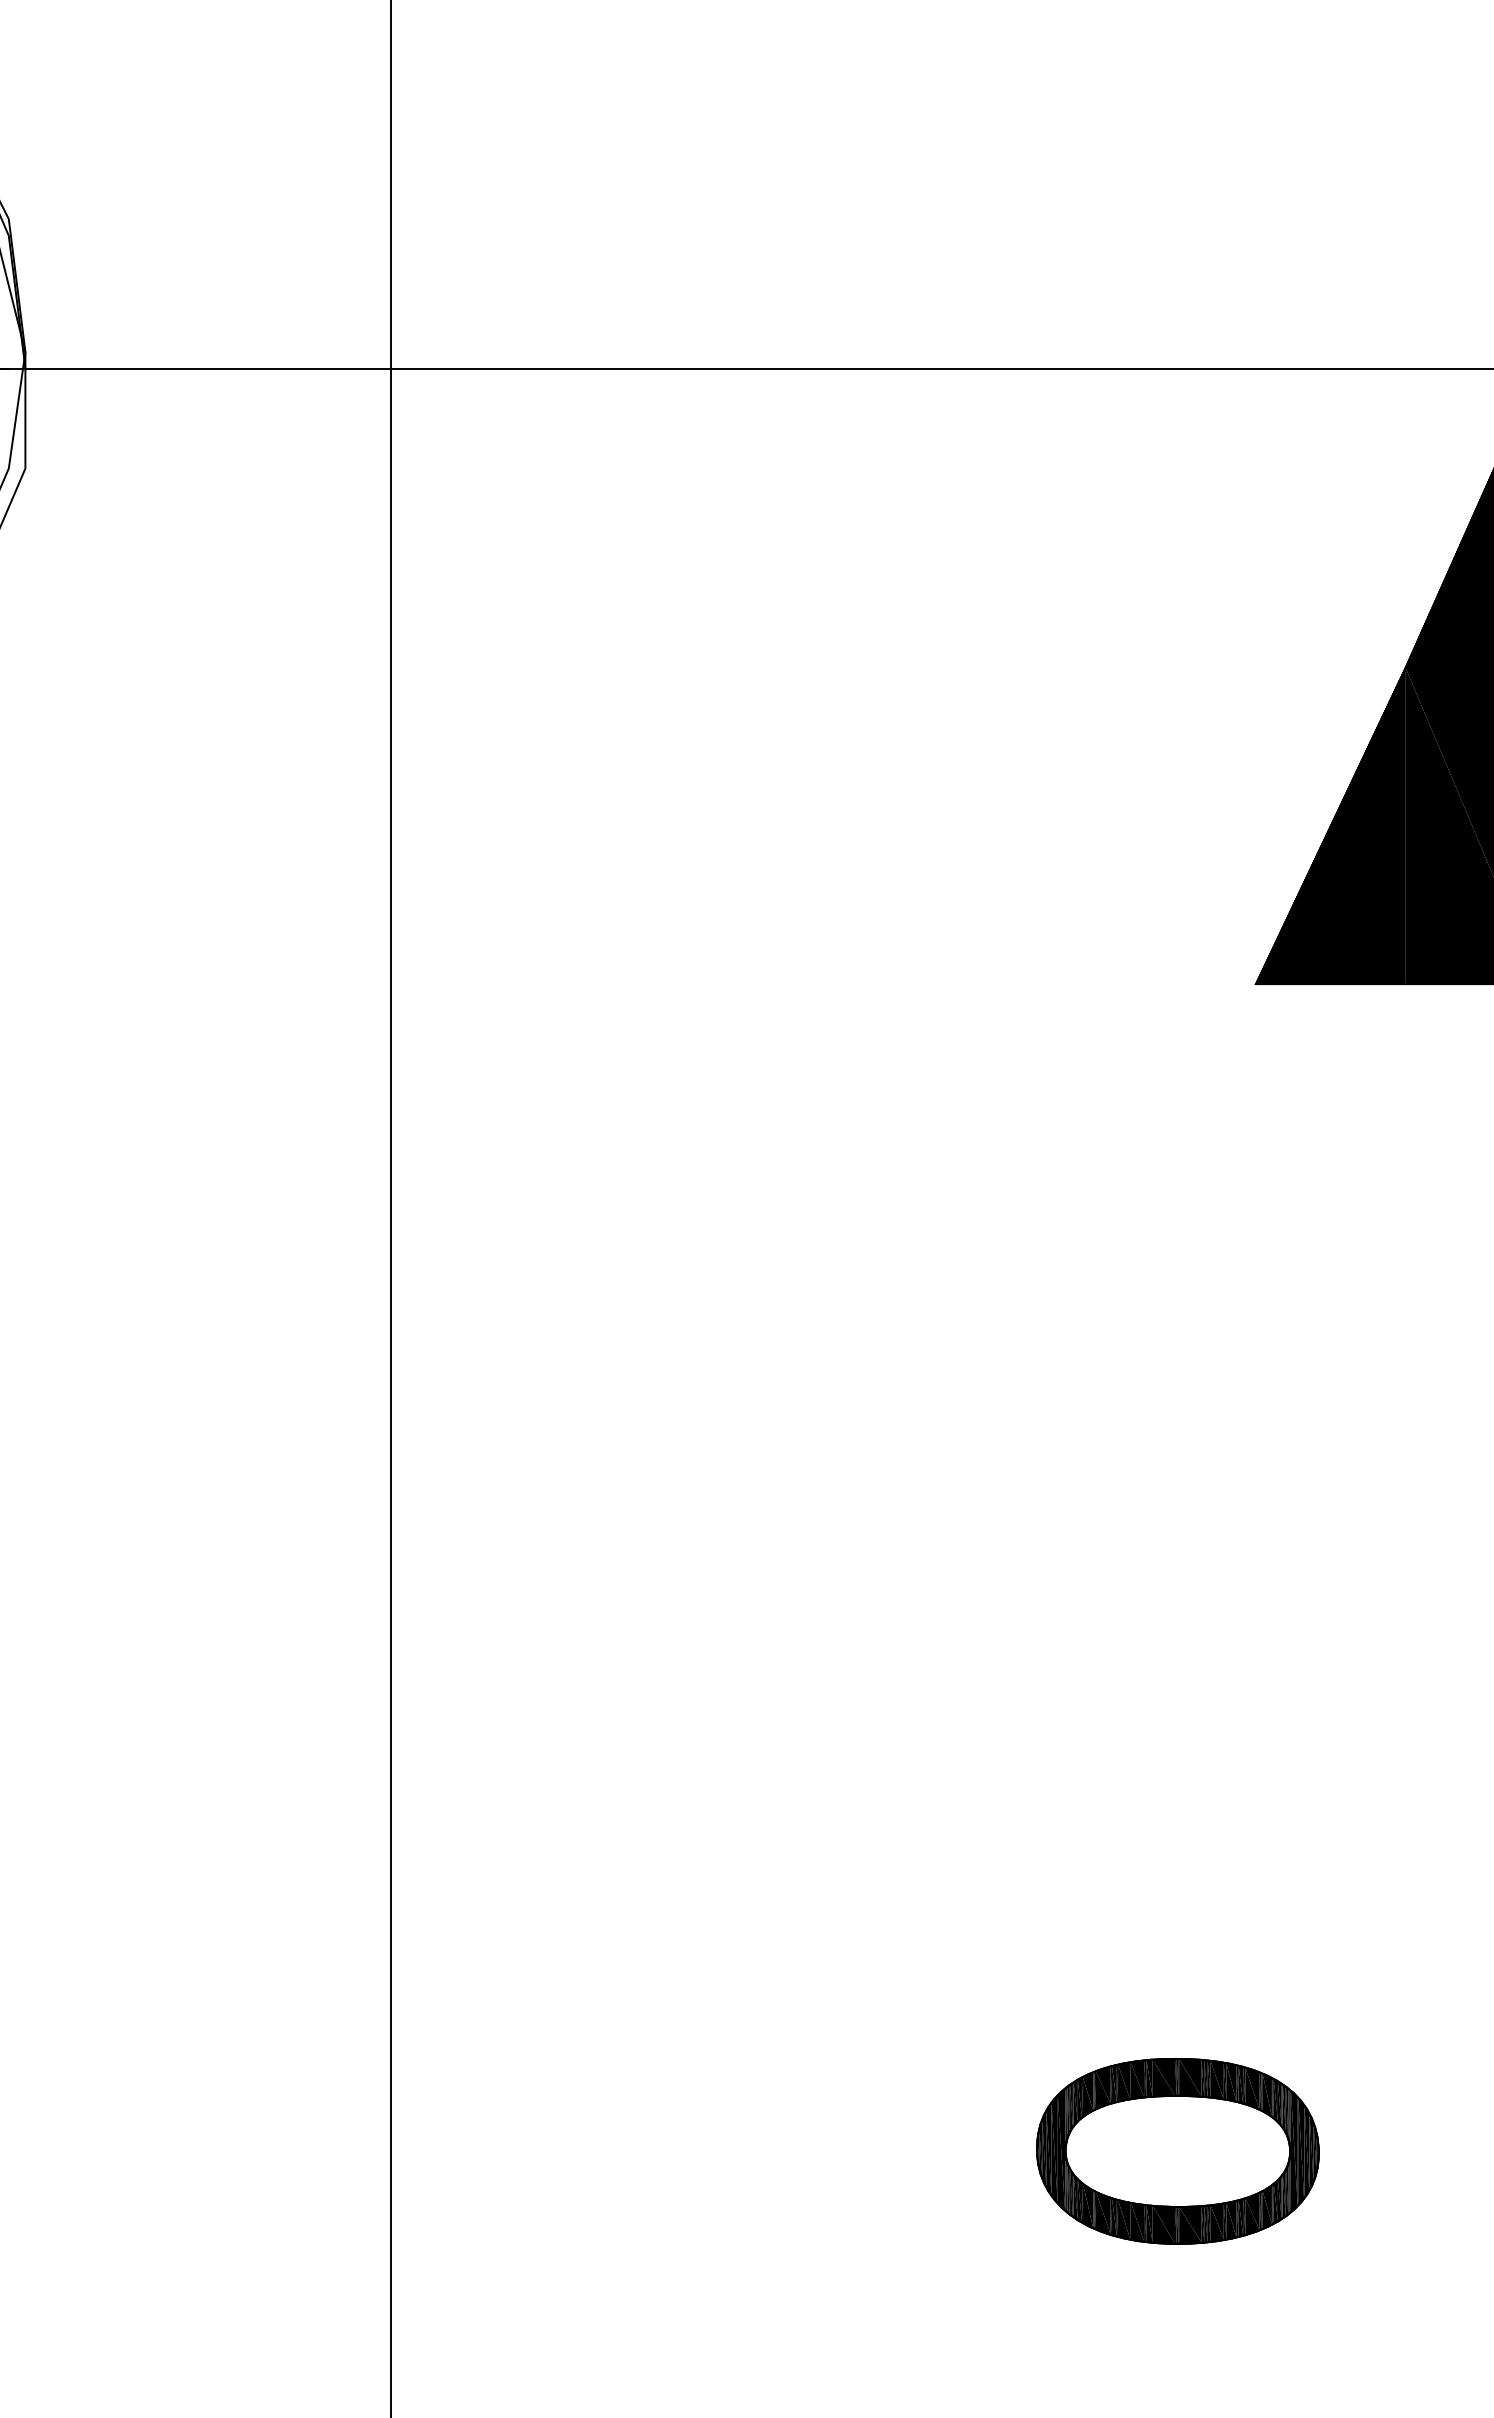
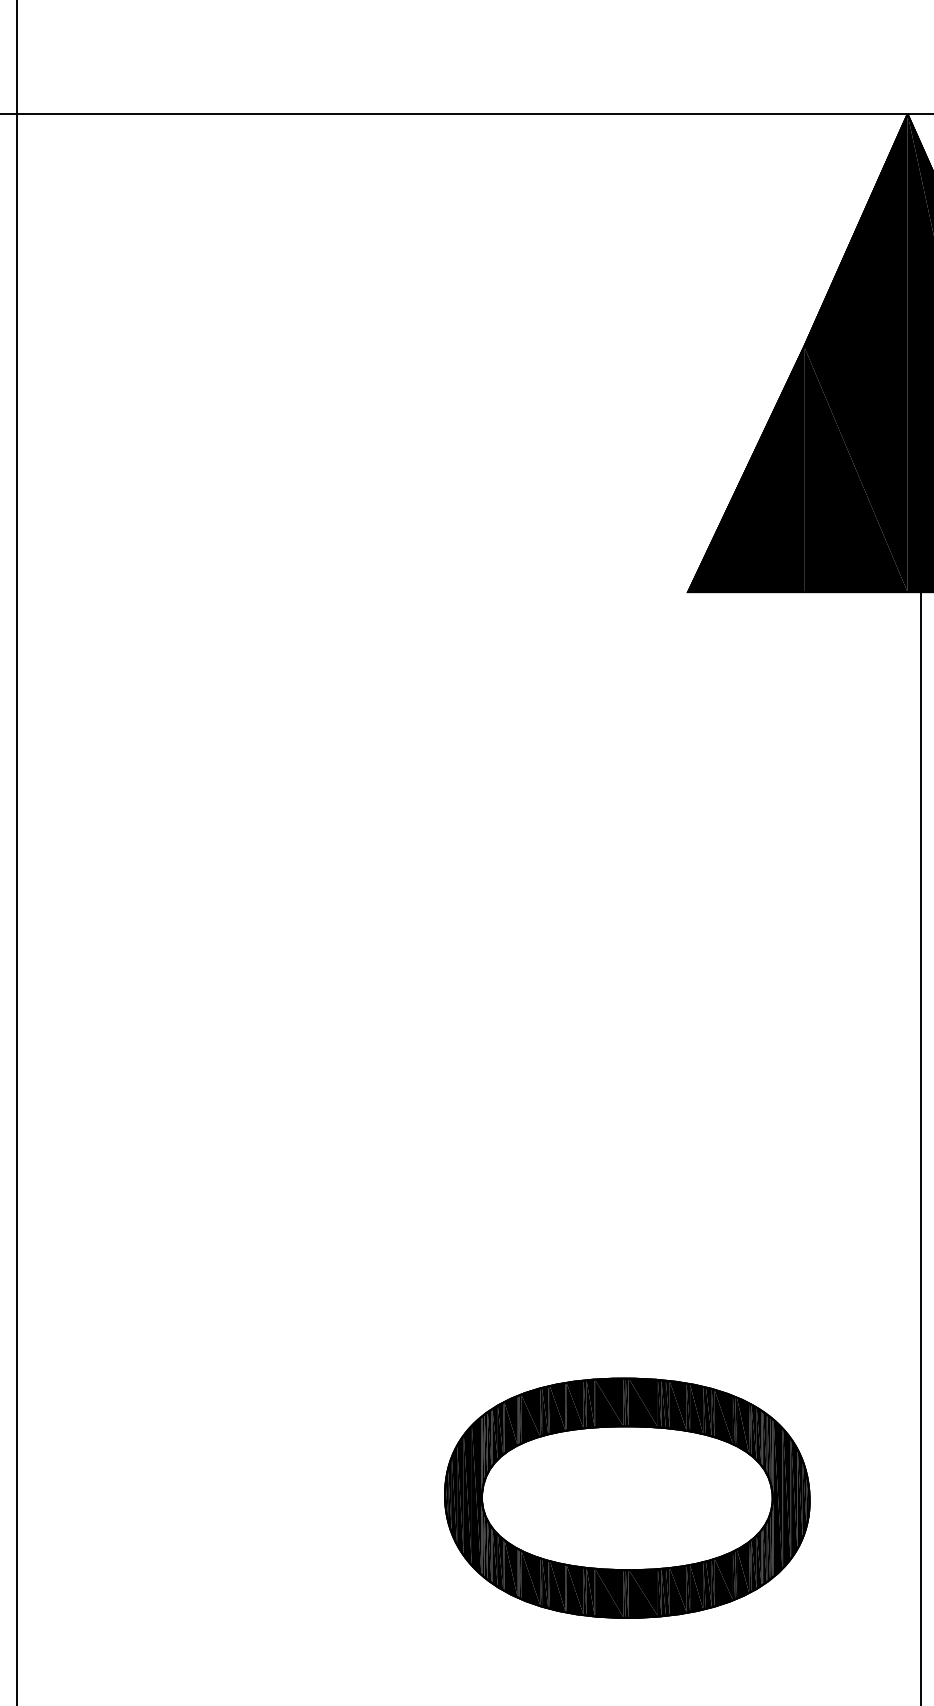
part: (1177, 2151) -> (627, 1498), size x1.67

